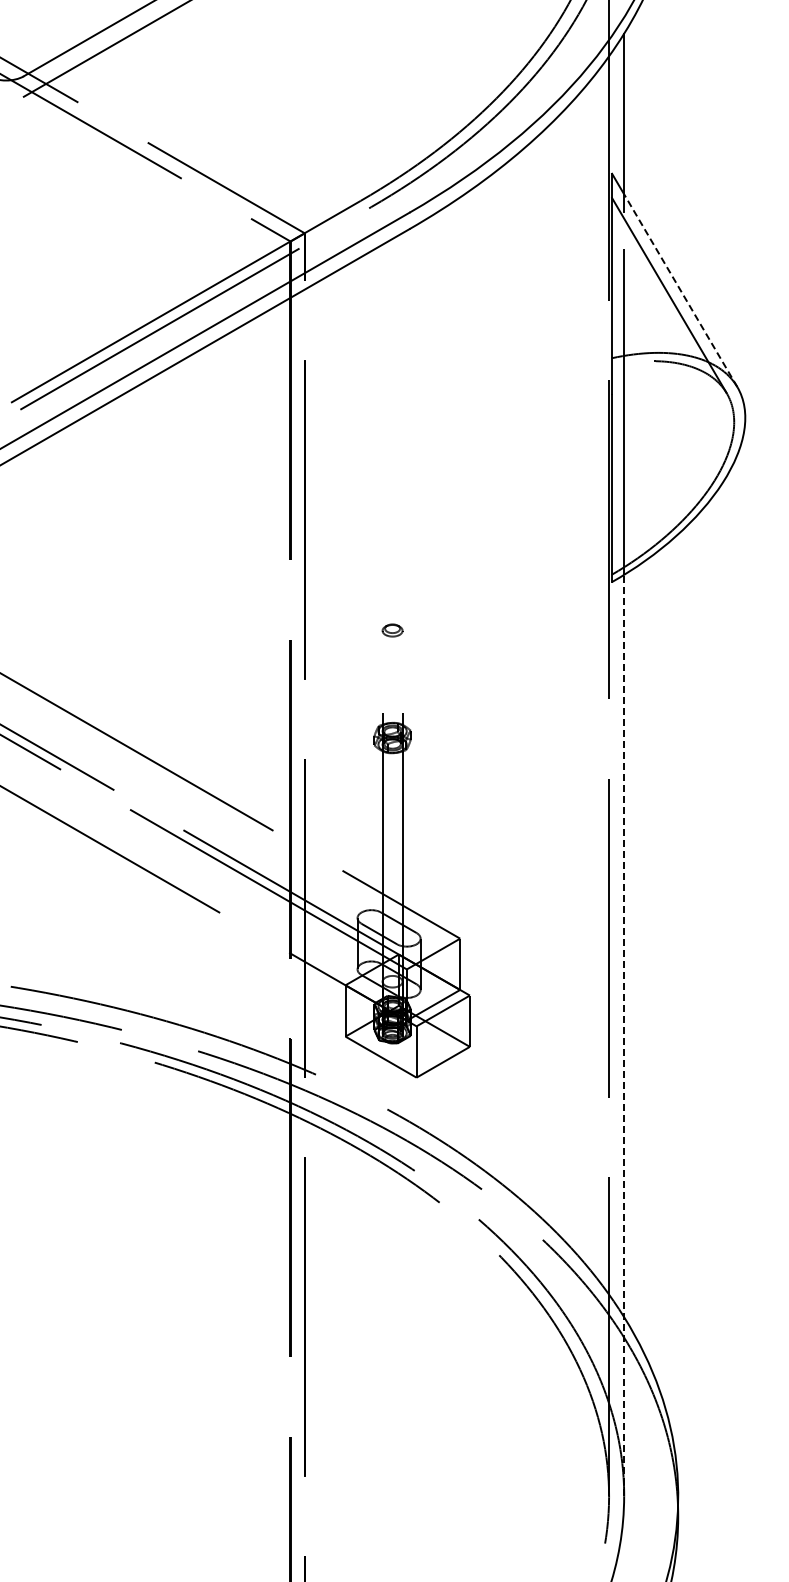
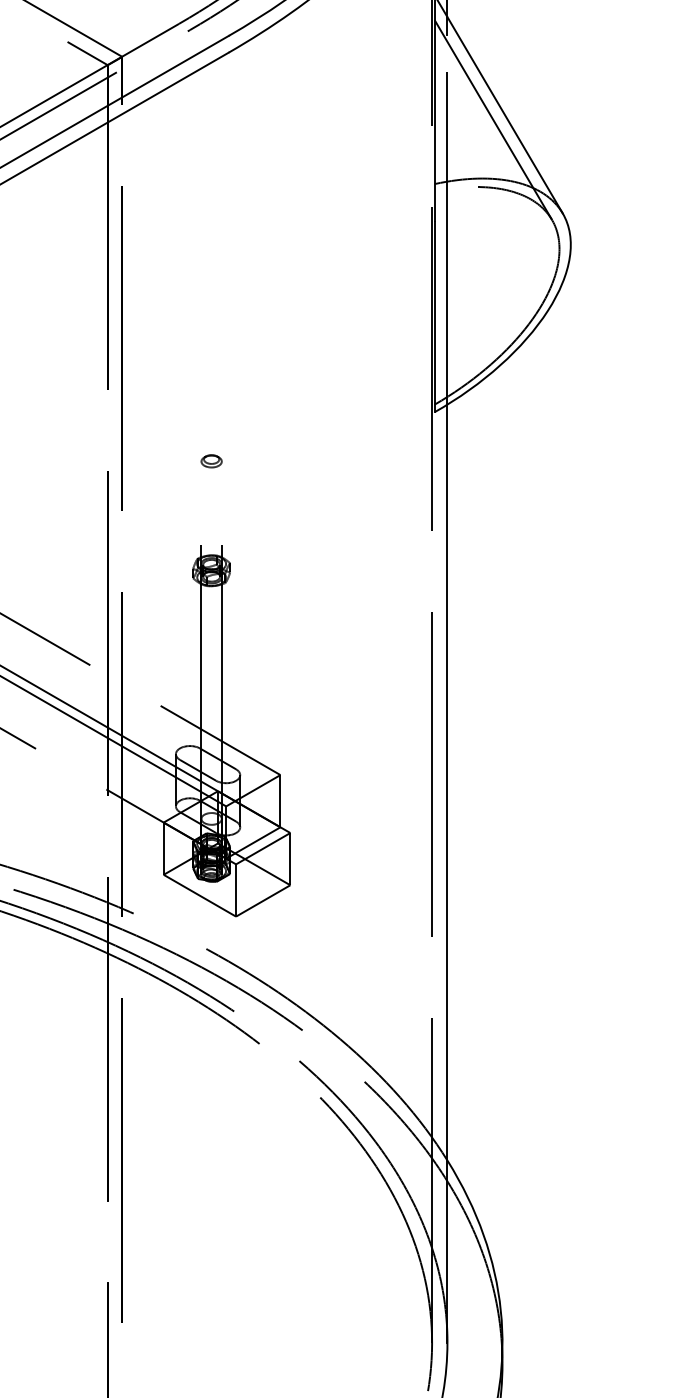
line: (680, 290) -> (504, 115), dashed -> solid
line: (624, 1035) -> (447, 873), dashed -> solid

